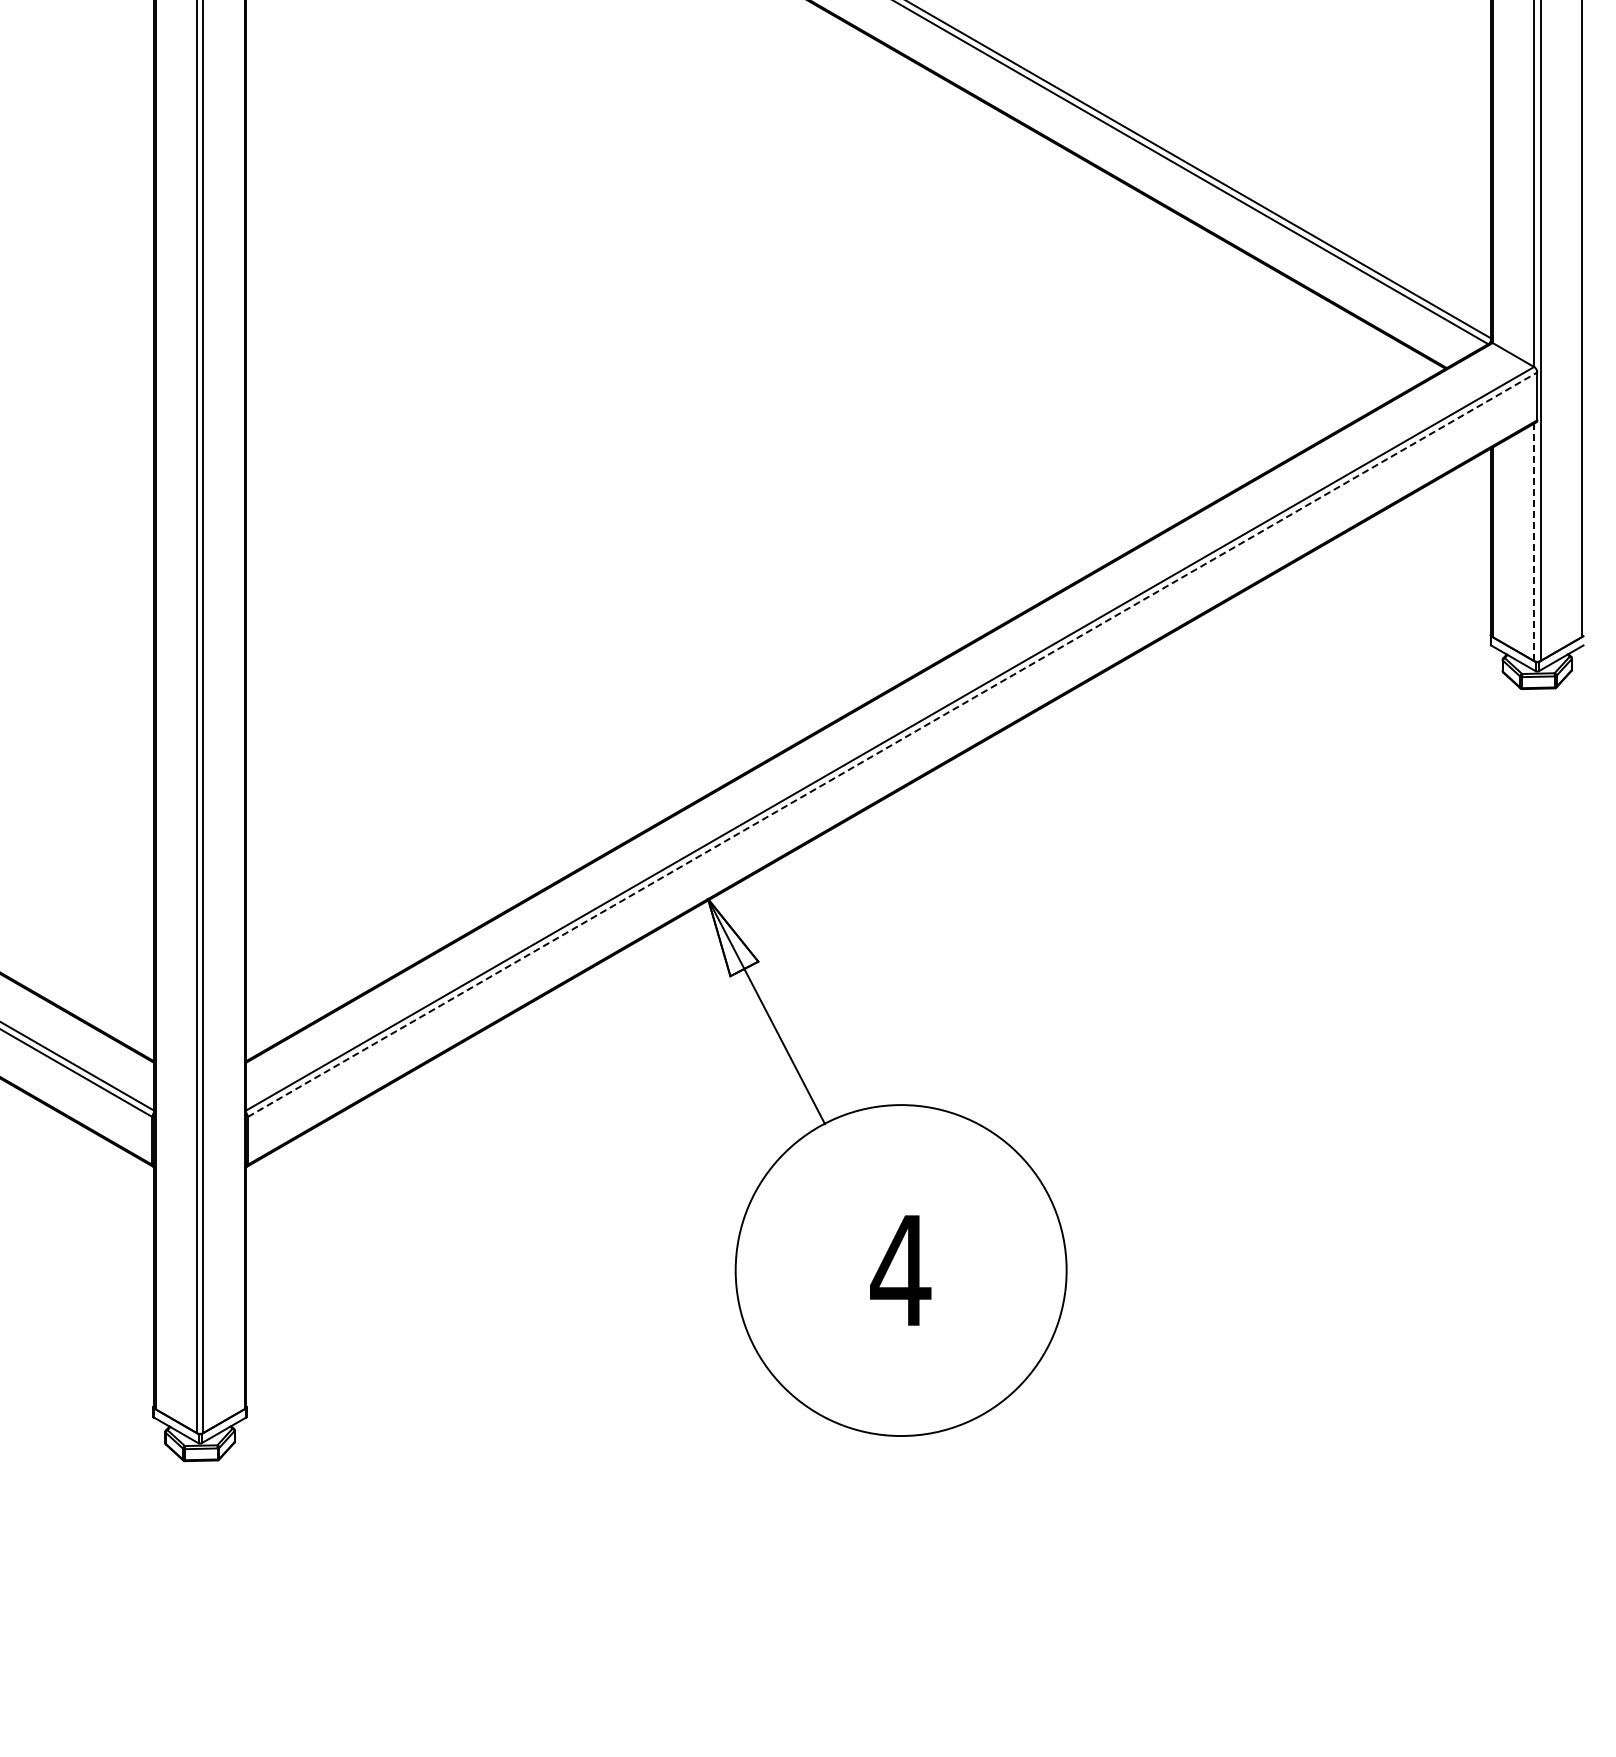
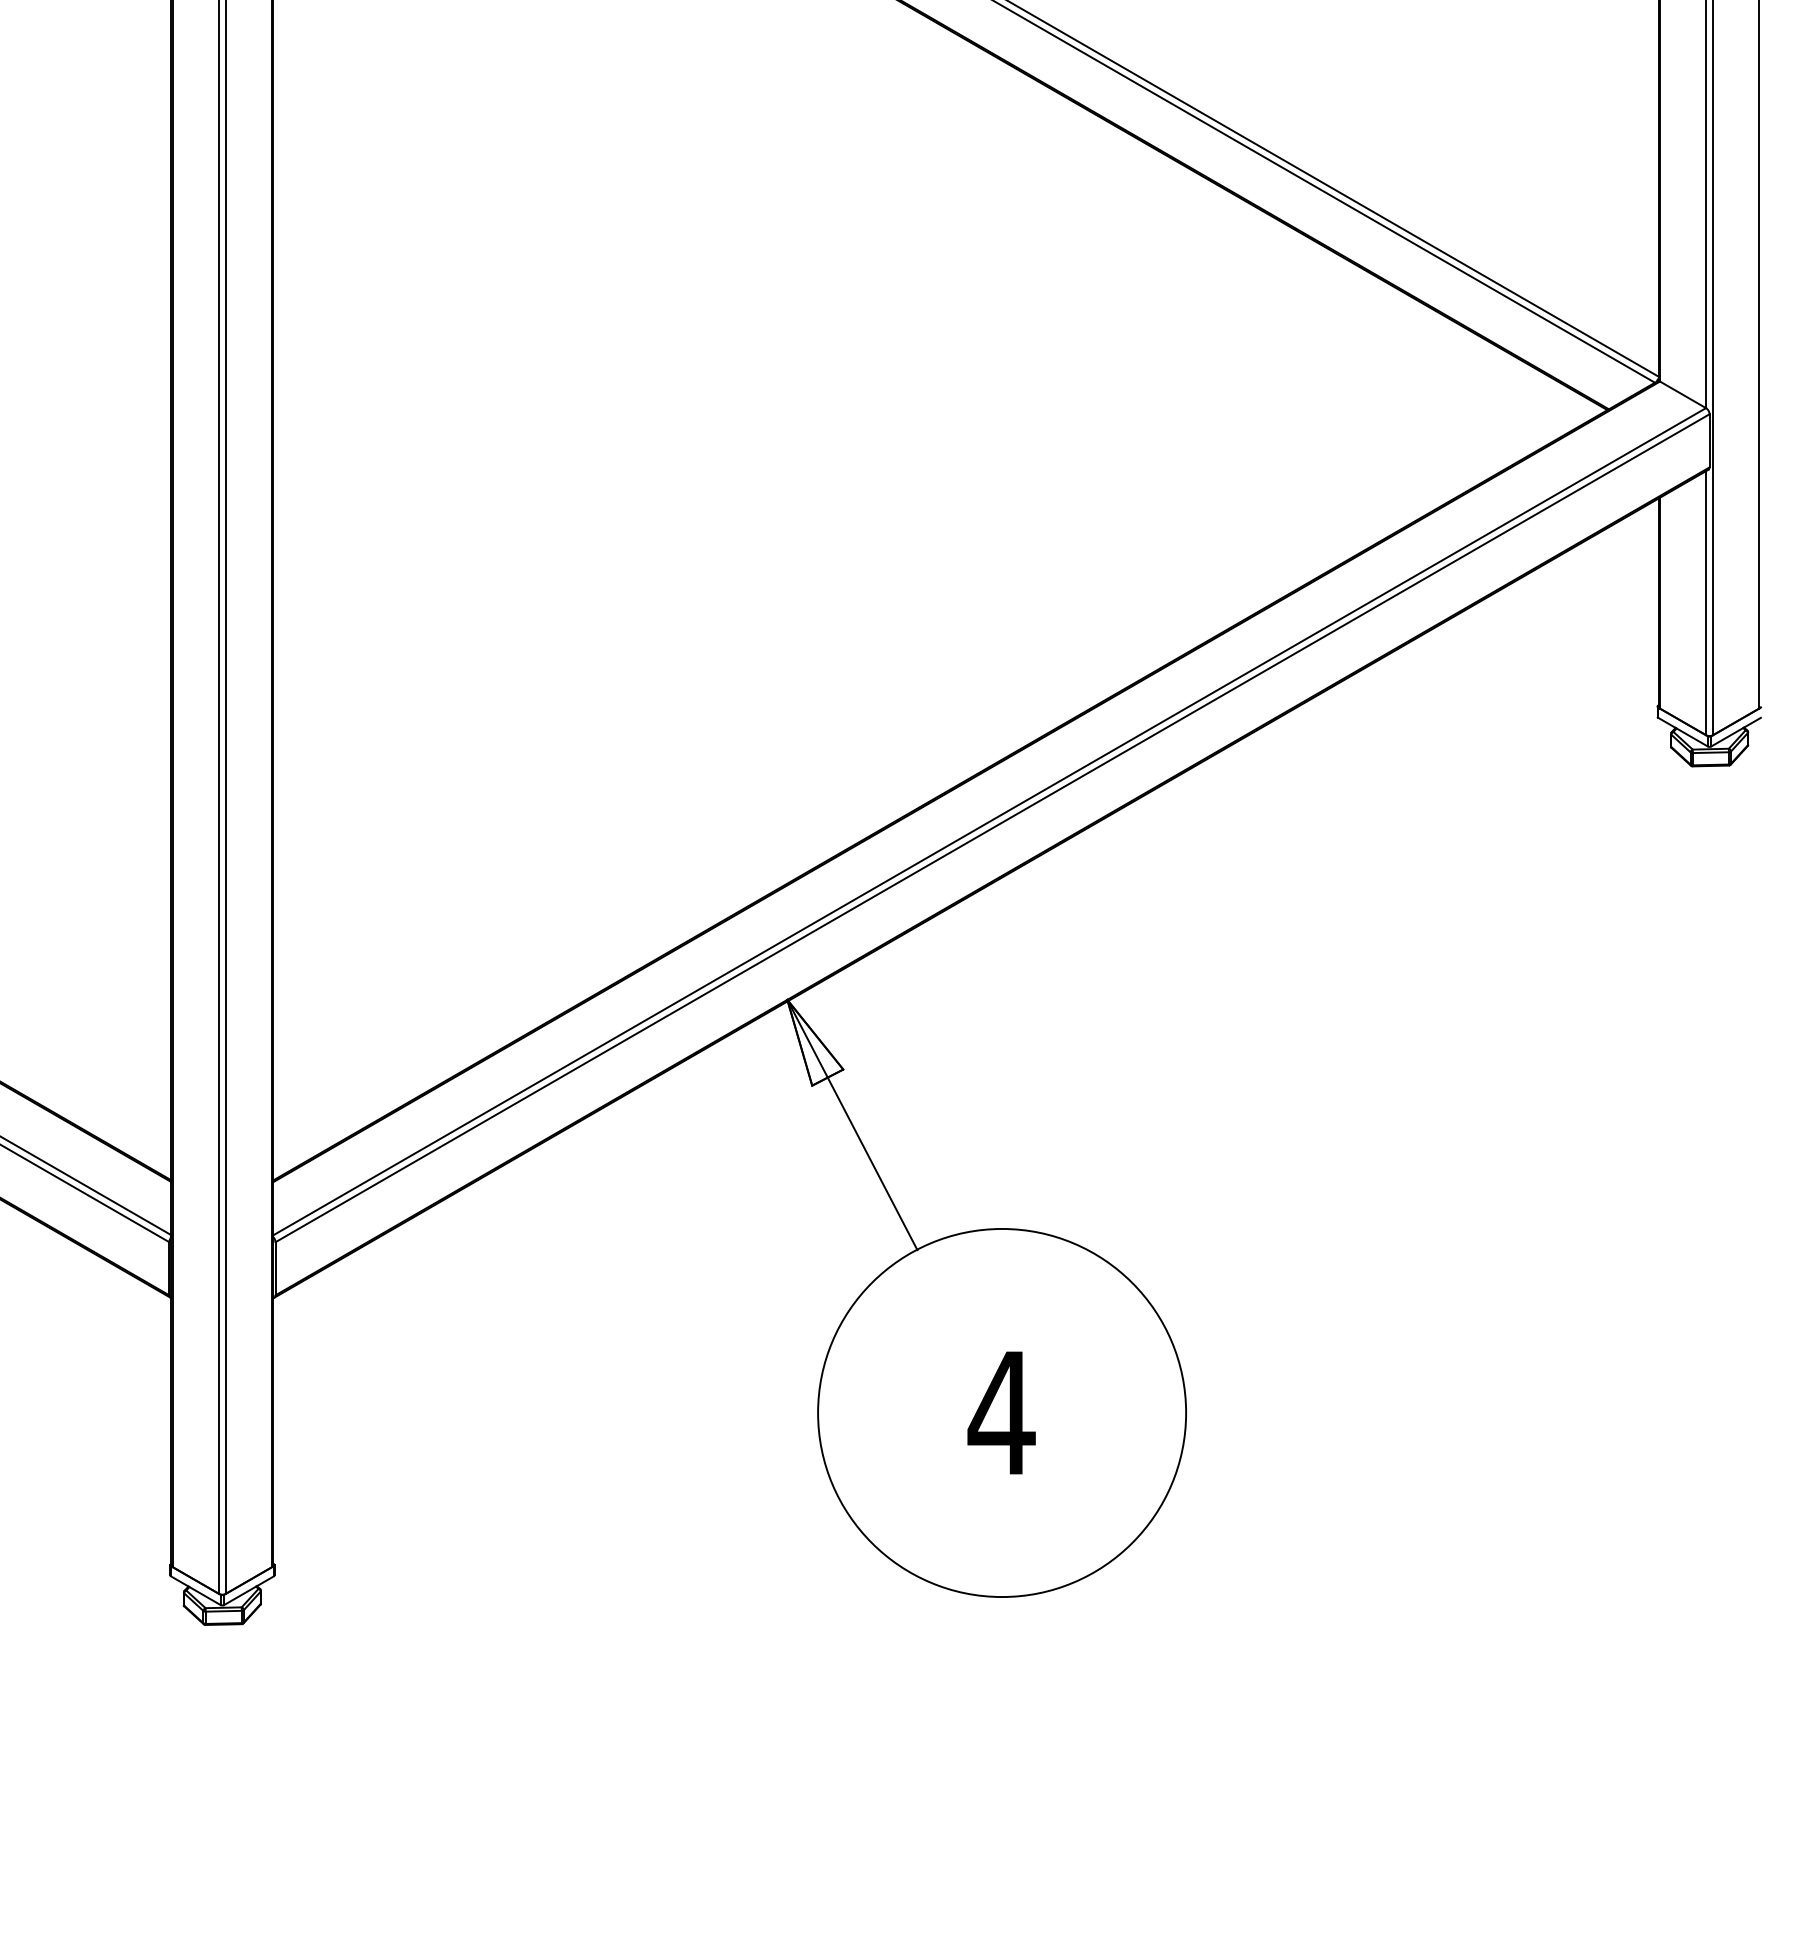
line: (1534, 542) -> (1706, 603), dashed -> solid
line: (893, 744) -> (993, 827), dashed -> solid

